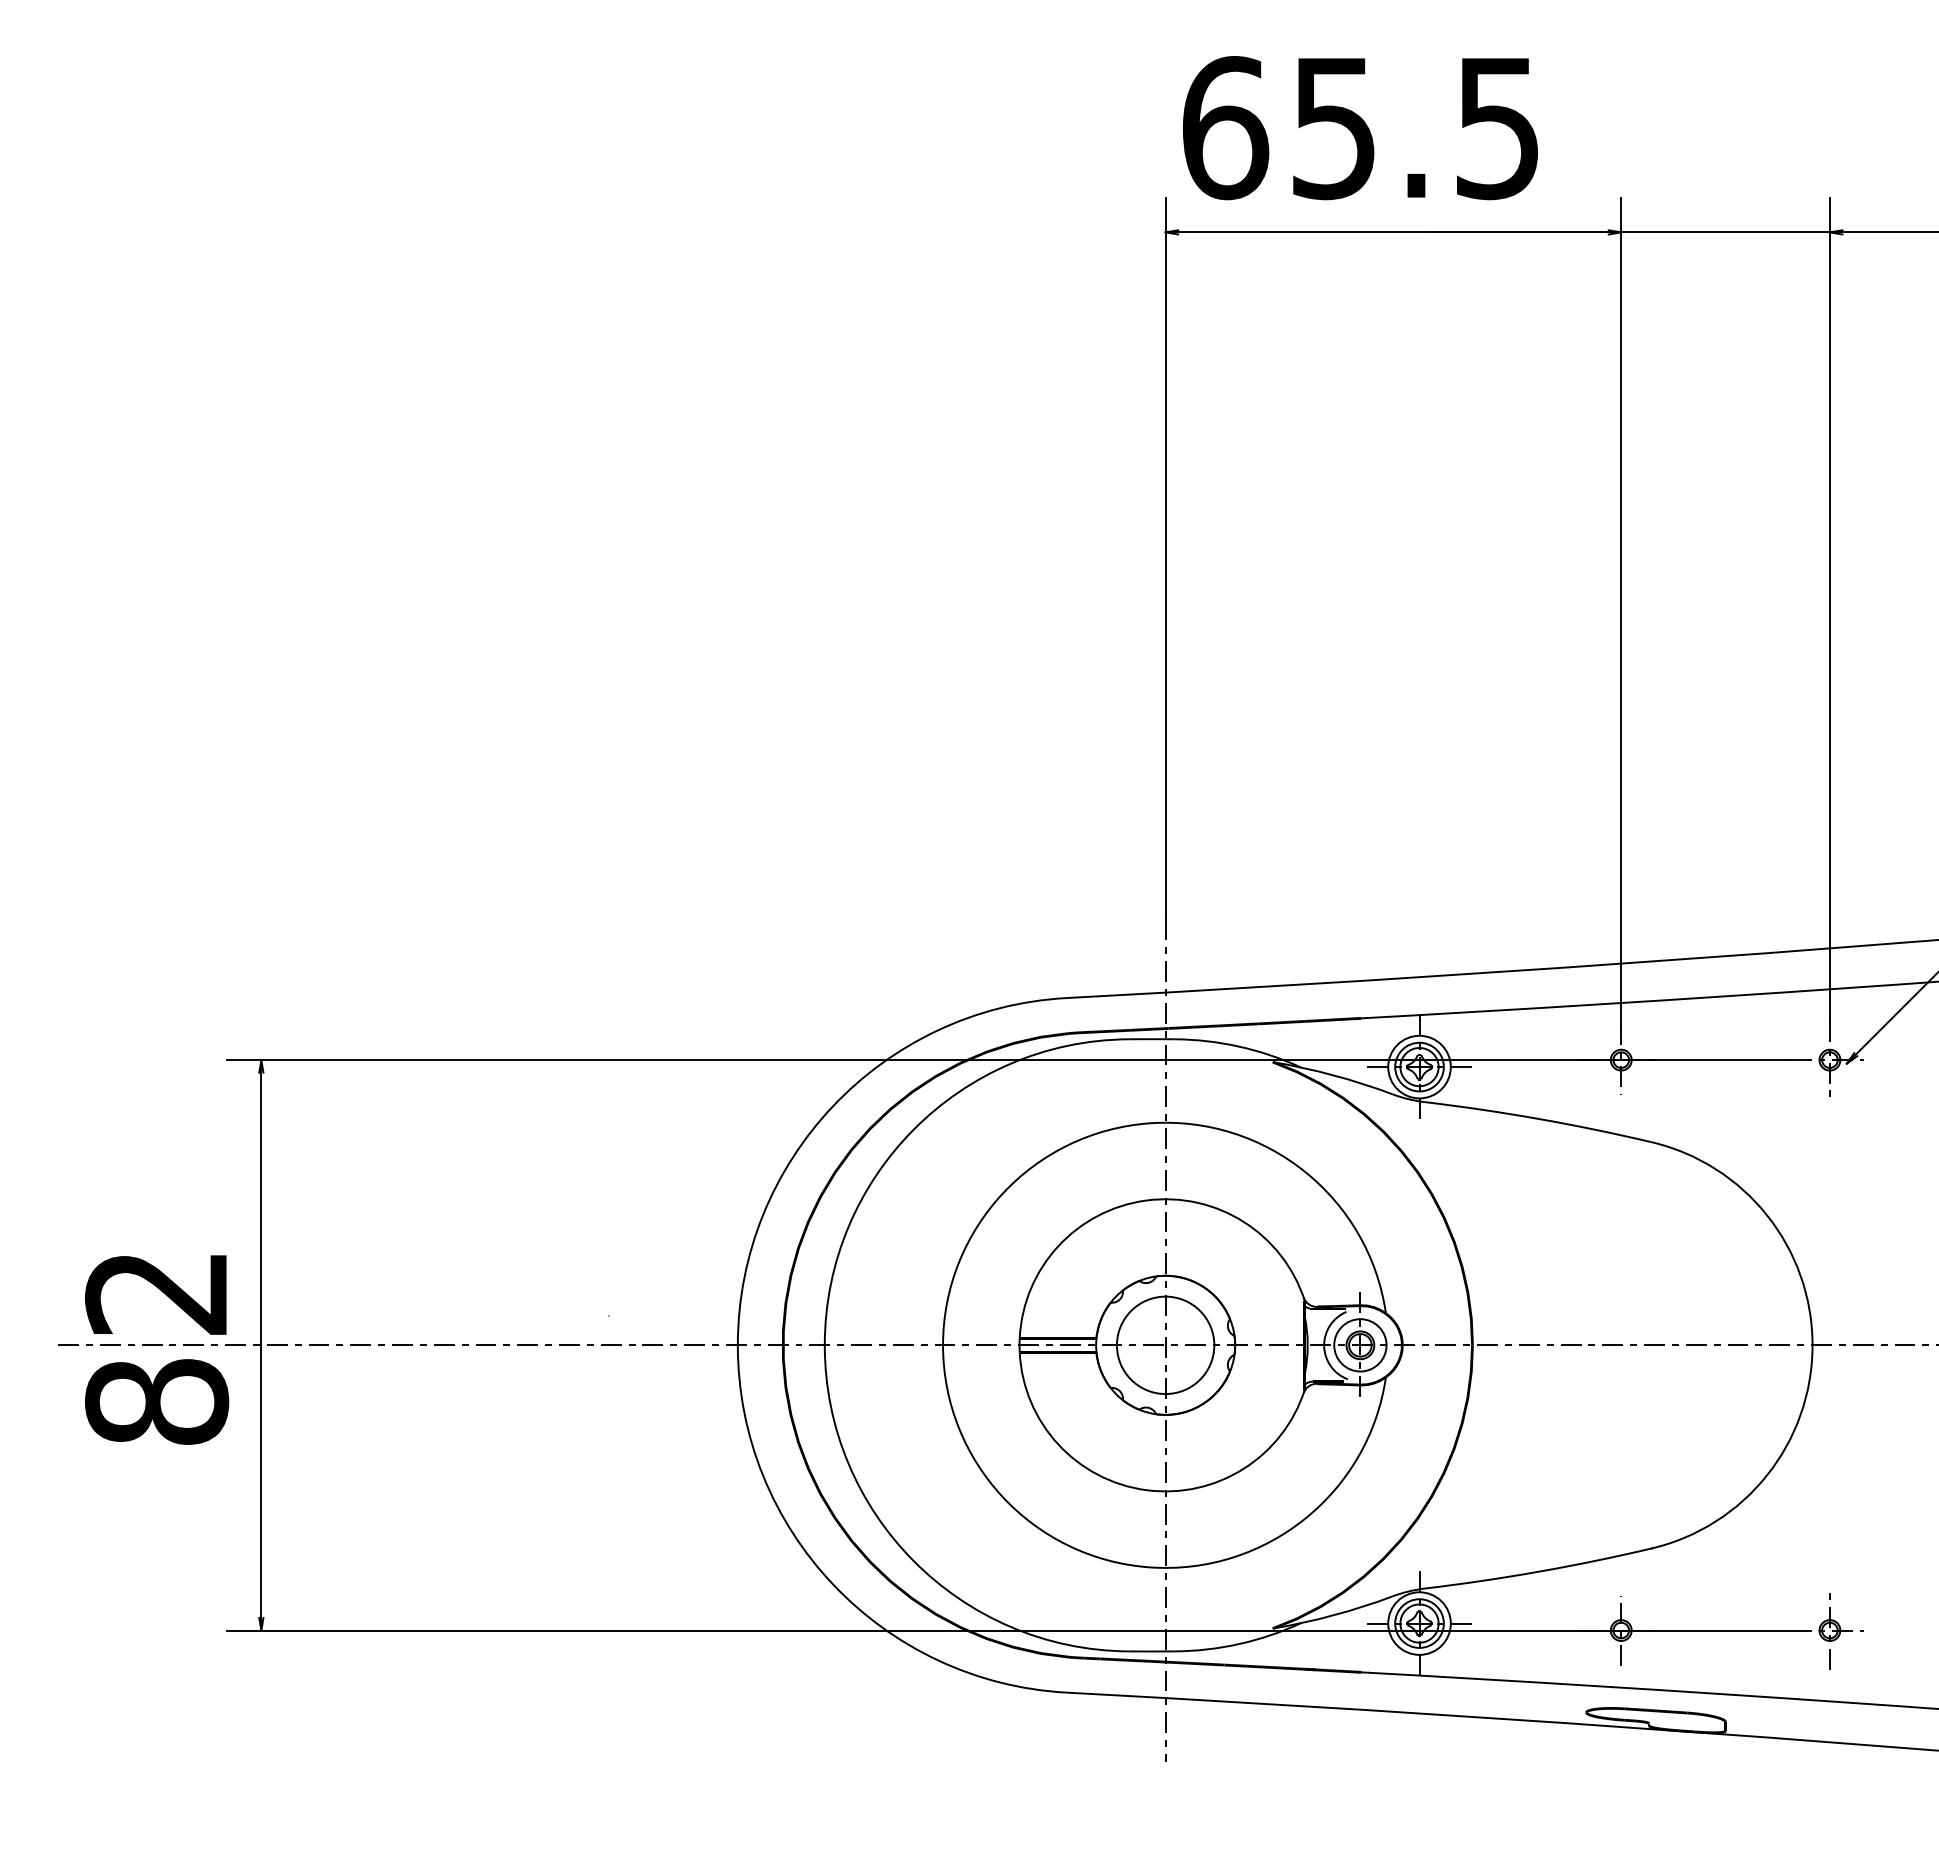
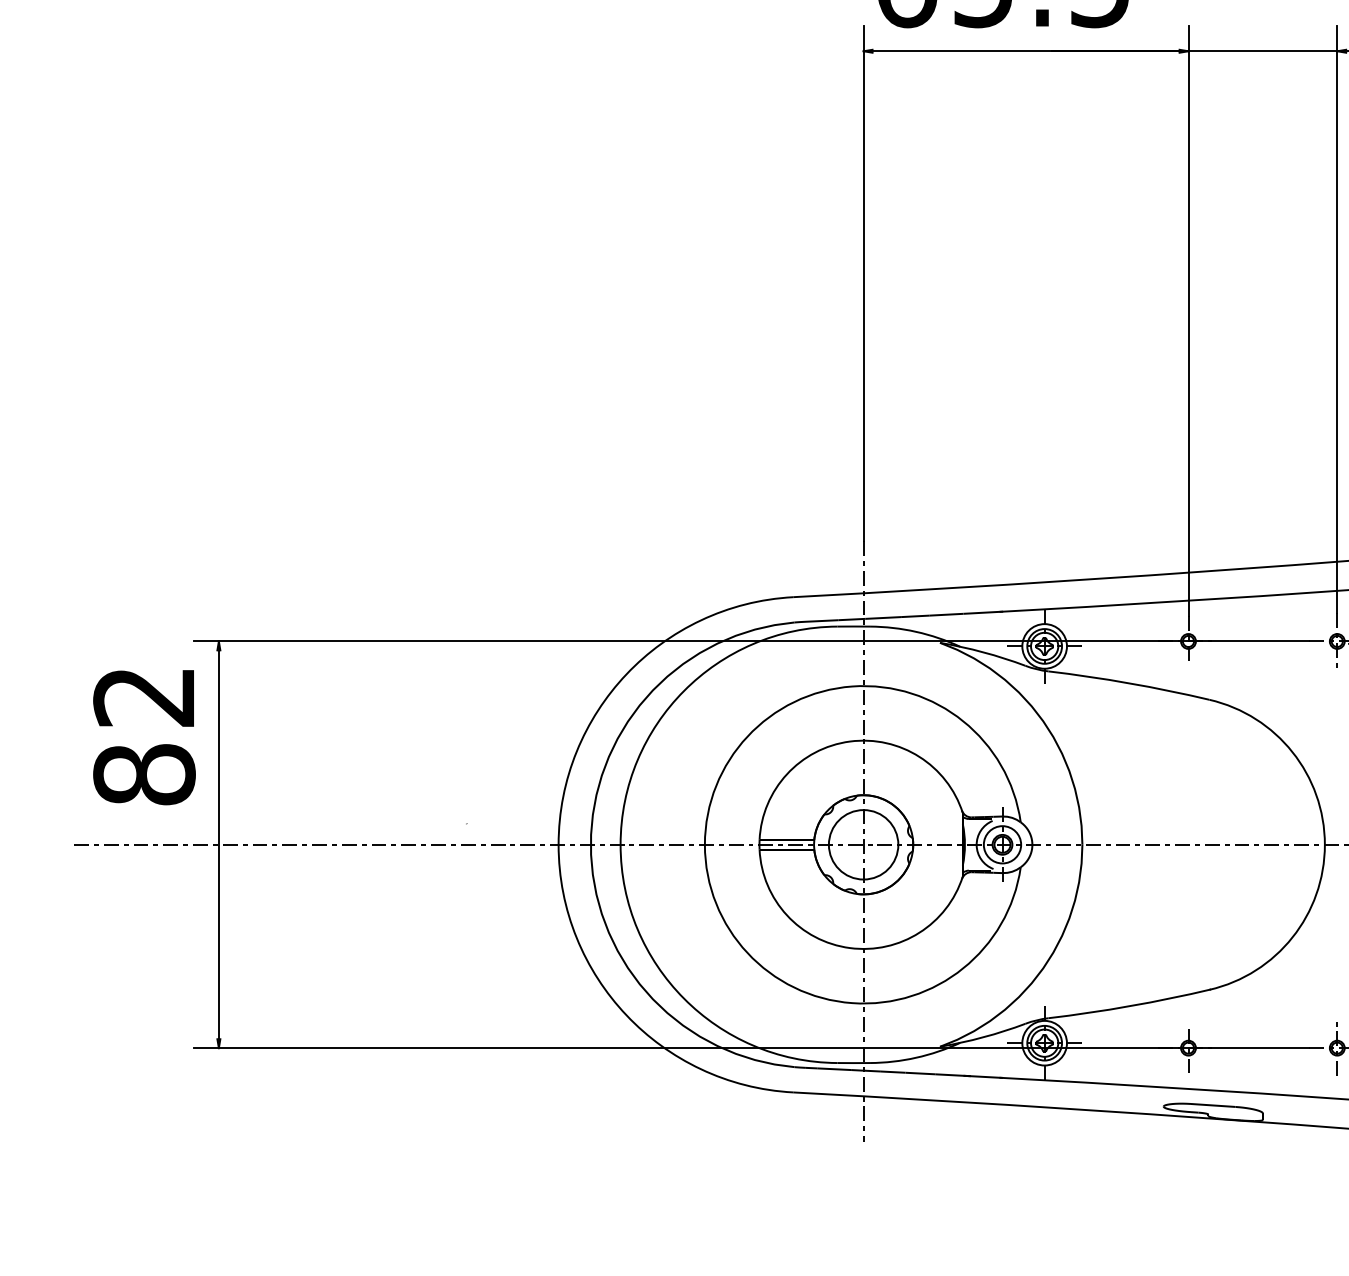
text: (157, 1349) -> (144, 737), moved

